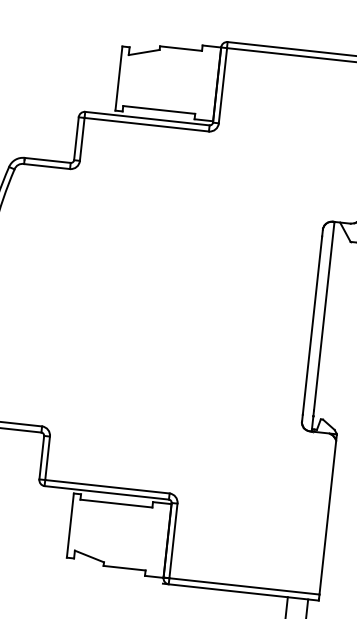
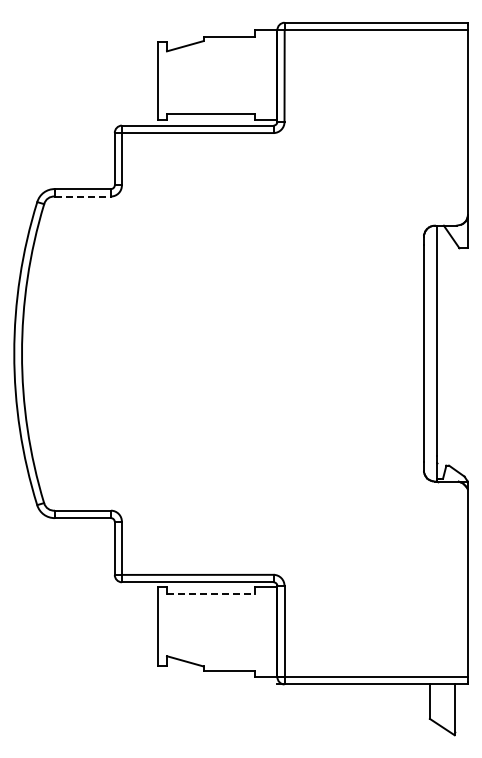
line: (47, 166) -> (83, 196), solid -> dashed
line: (116, 503) -> (210, 594), solid -> dashed

